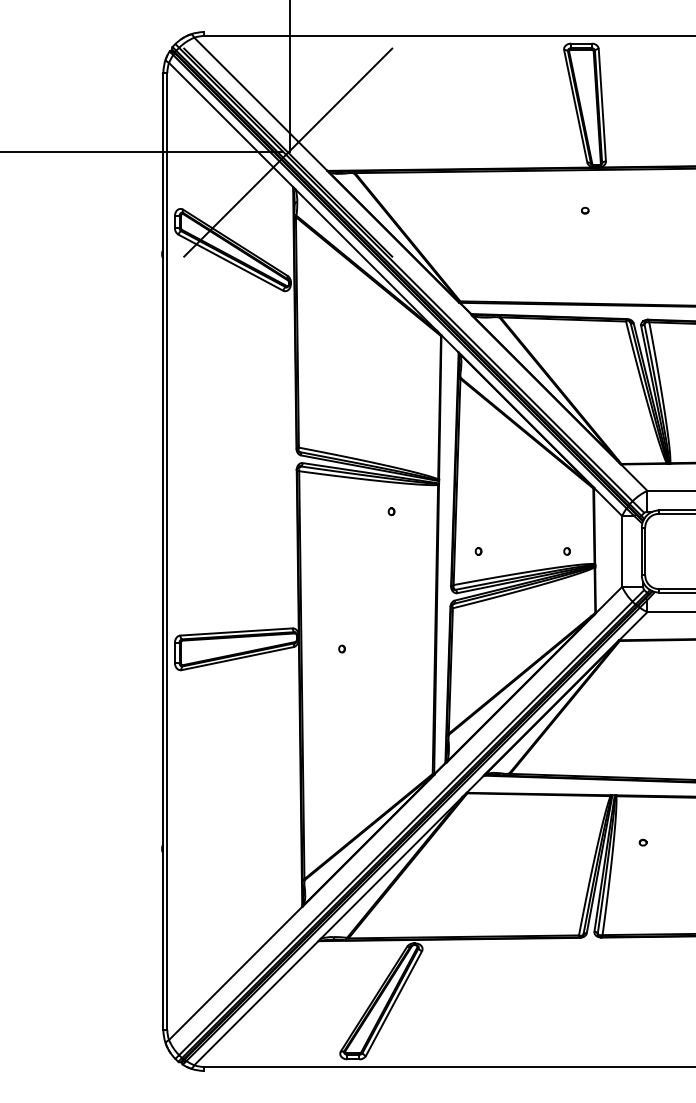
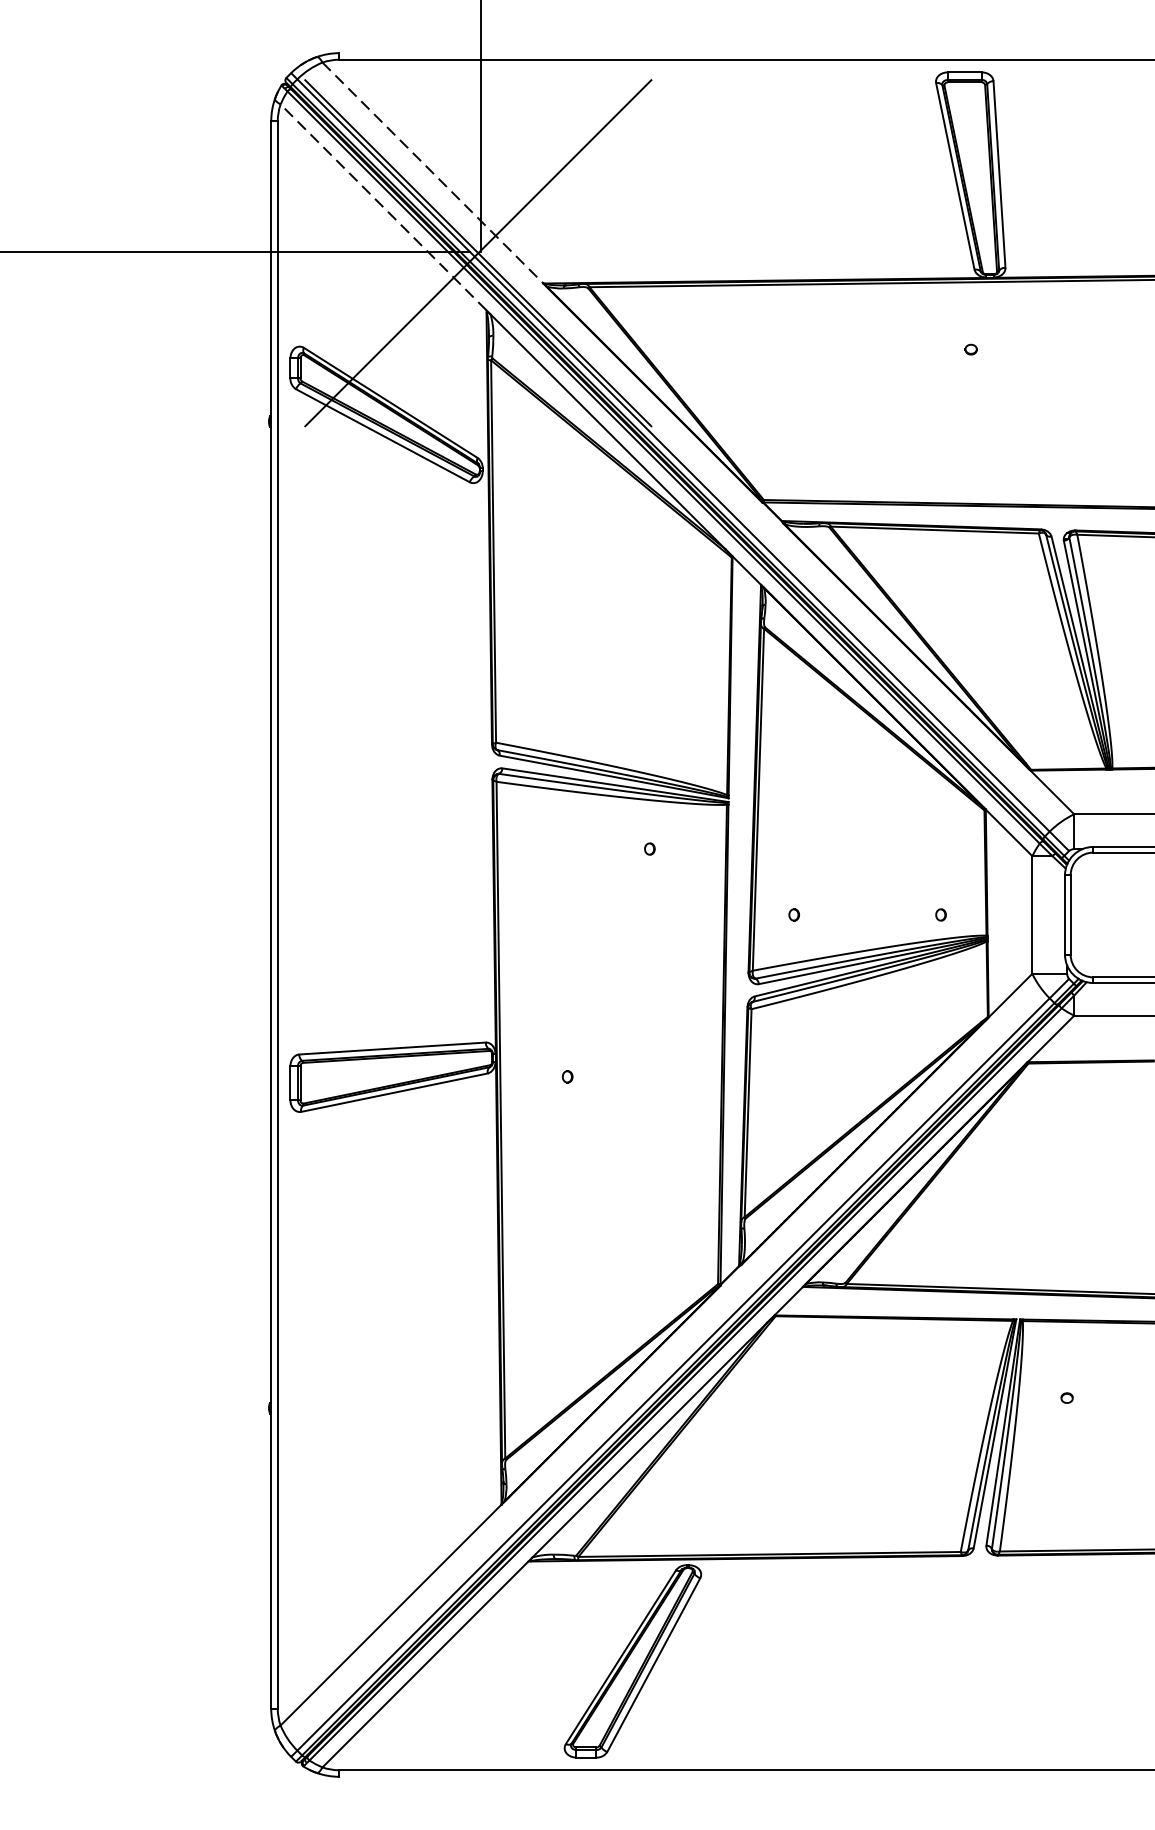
line: (261, 104) -> (433, 173), solid -> dashed
line: (231, 125) -> (384, 208), solid -> dashed

